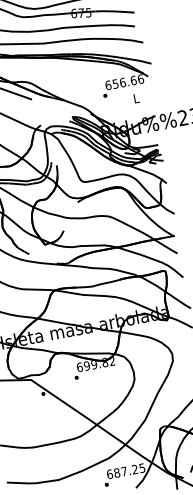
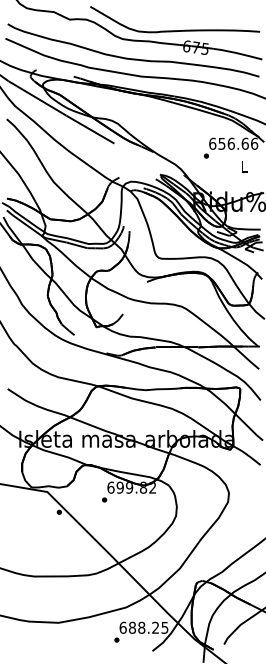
text: (124, 471) -> (141, 627), 687.25 -> 688.25

